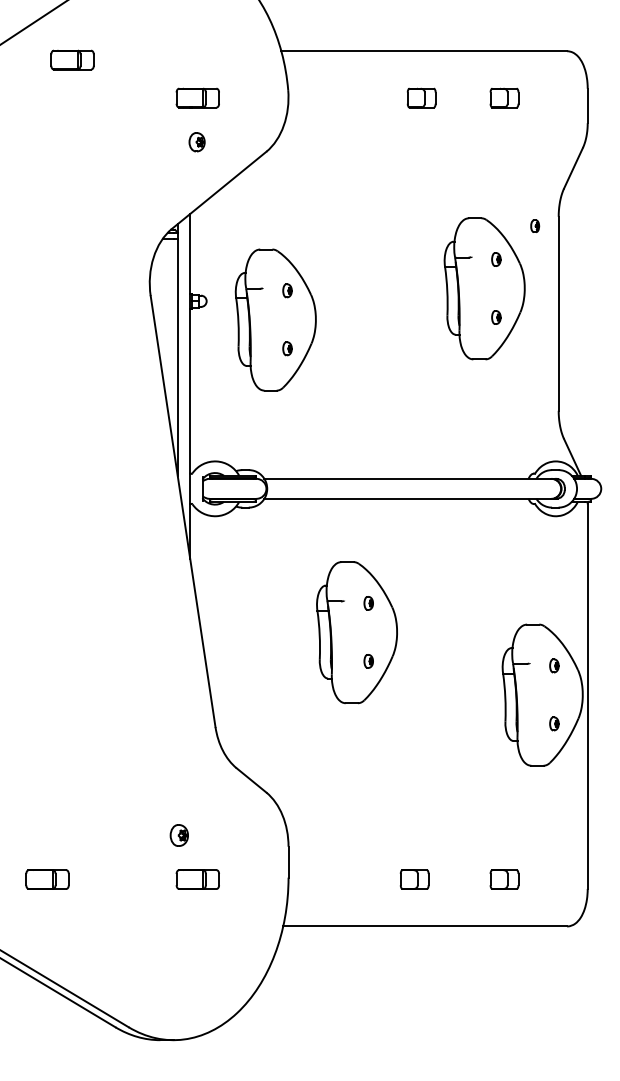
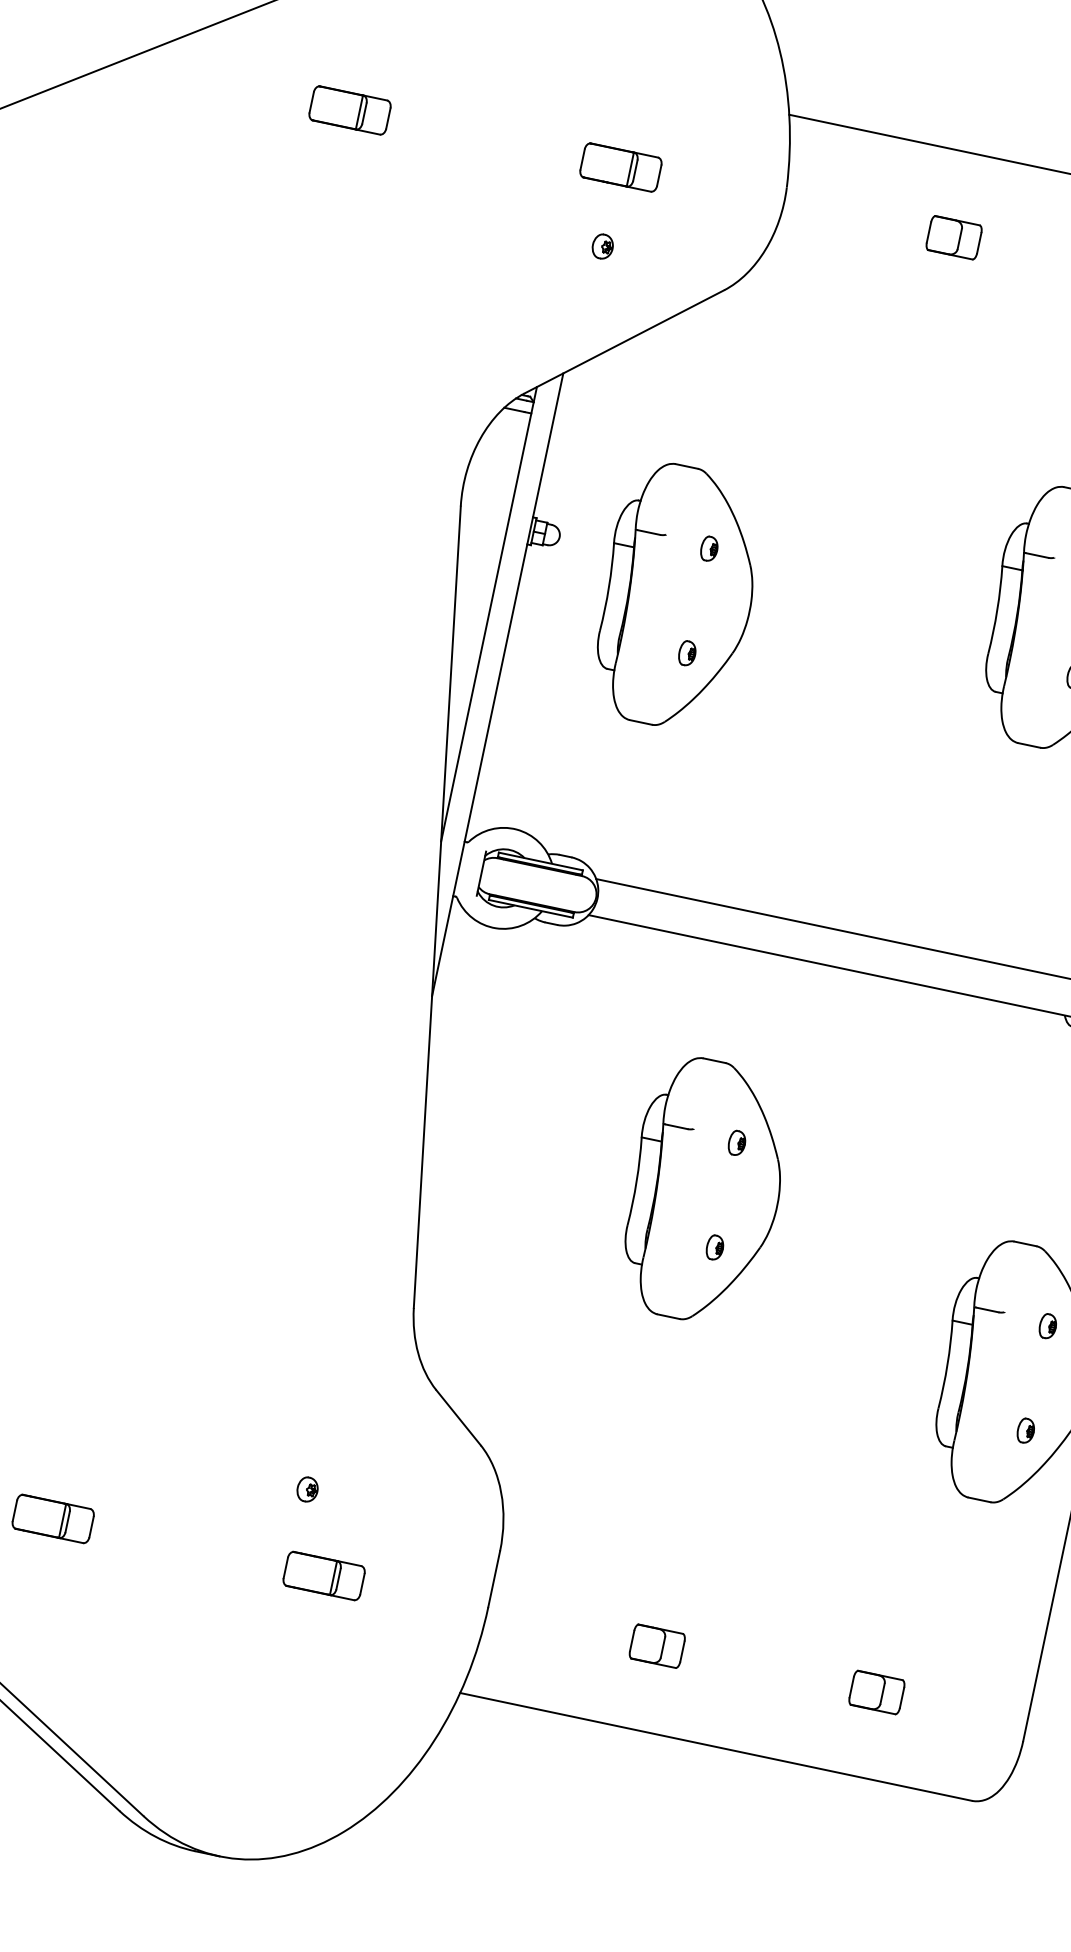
part: (72, 59) -> (350, 109), moved
part: (421, 97) -> (953, 236), moved
part: (196, 141) -> (602, 245), size x0.71
part: (179, 835) -> (307, 1489), size x0.62
part: (414, 879) -> (656, 1646), moved

